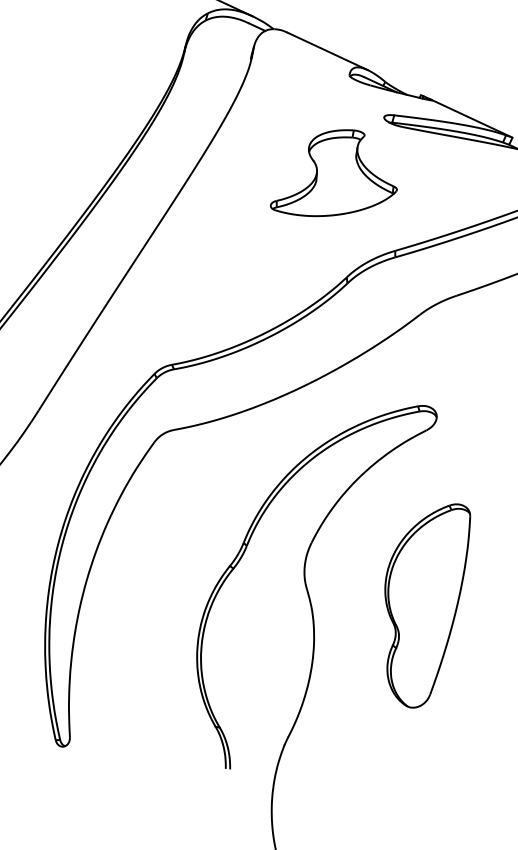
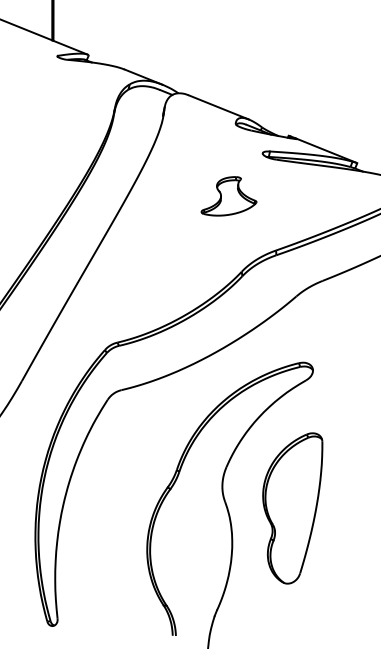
part: (334, 173) -> (228, 196), size x0.6
part: (424, 605) -> (292, 508), moved

